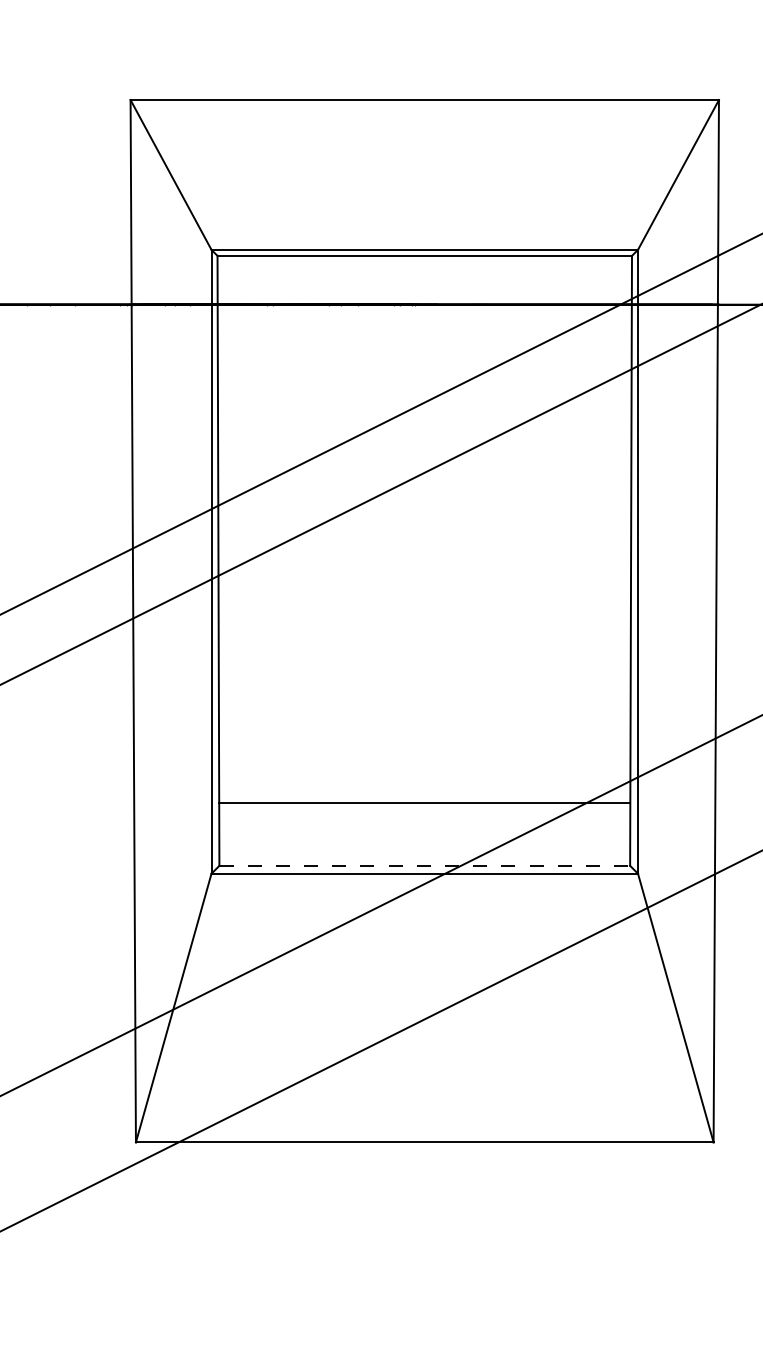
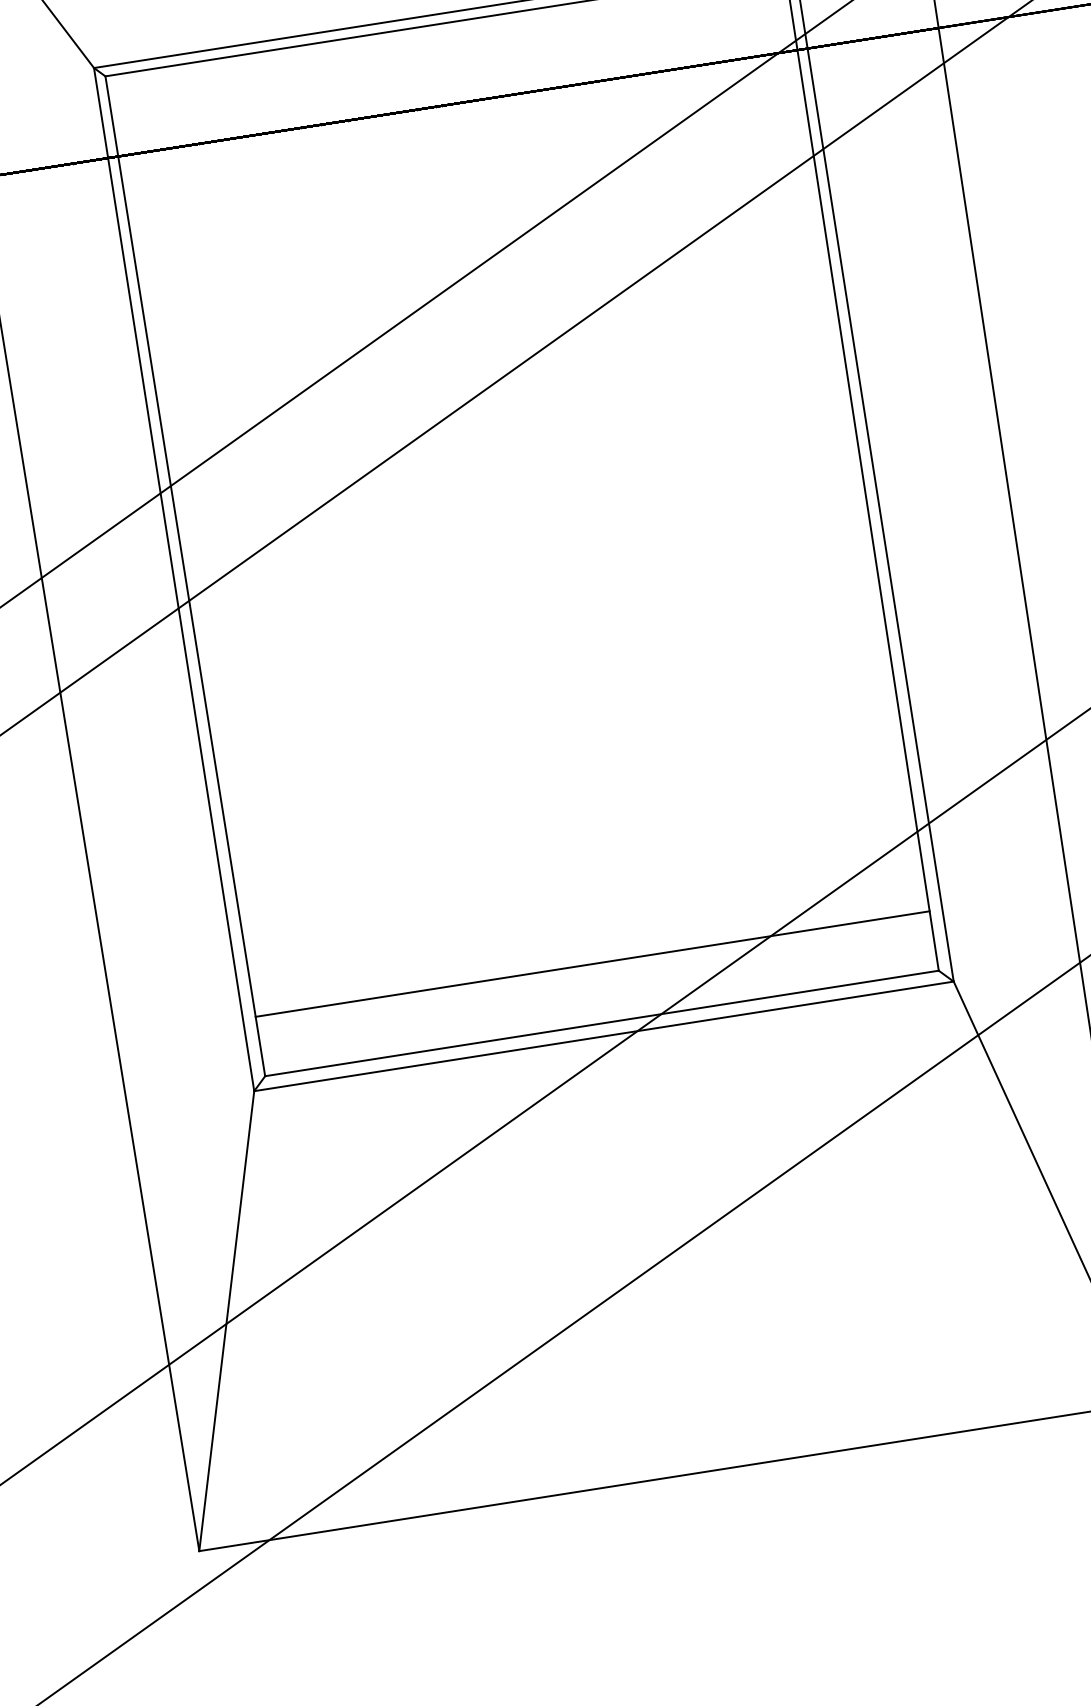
line: (424, 802) -> (592, 963), moved
line: (425, 865) -> (603, 1022), dashed -> solid

